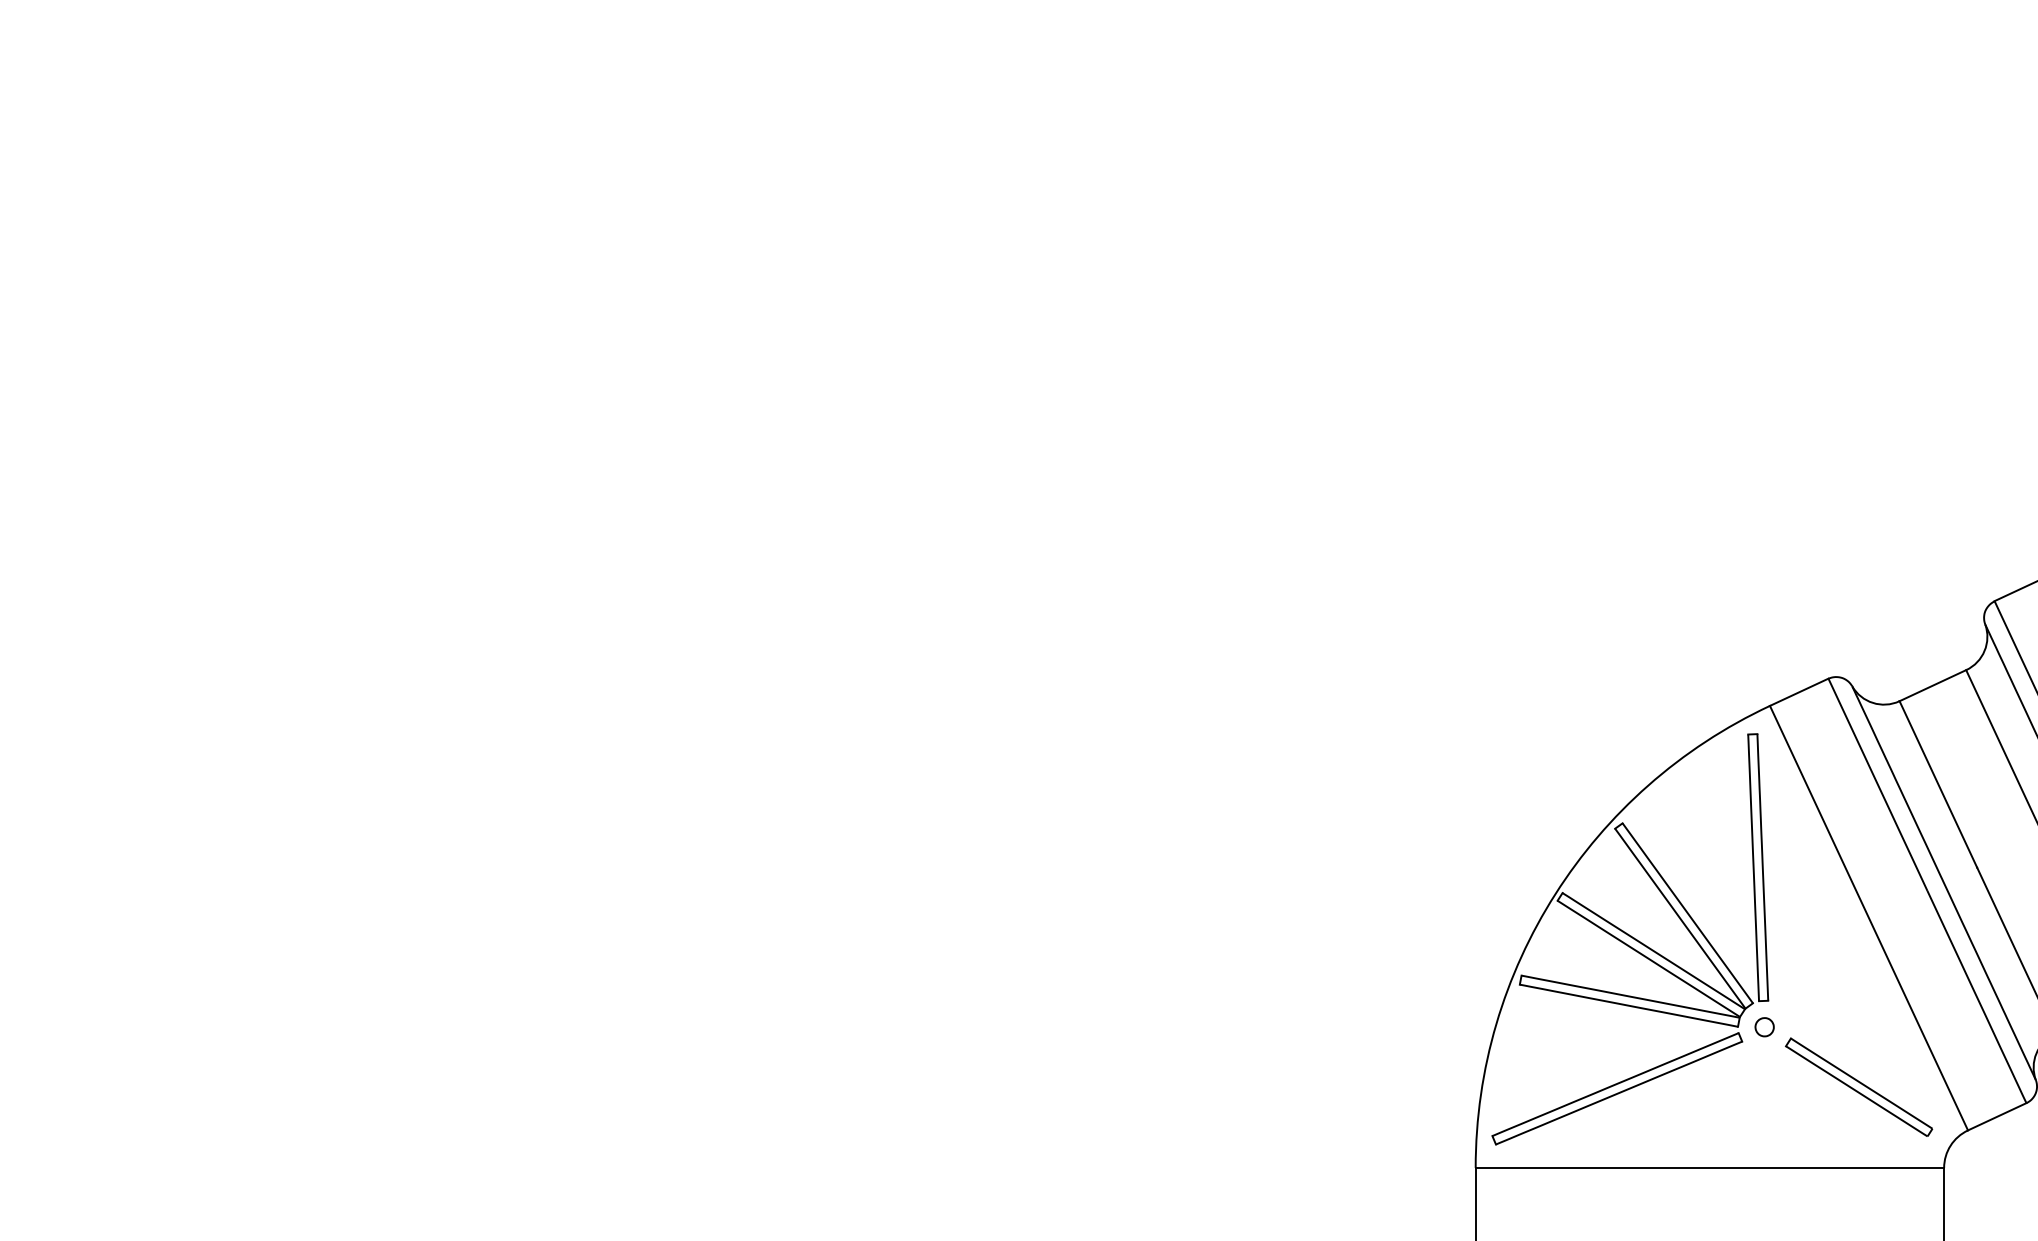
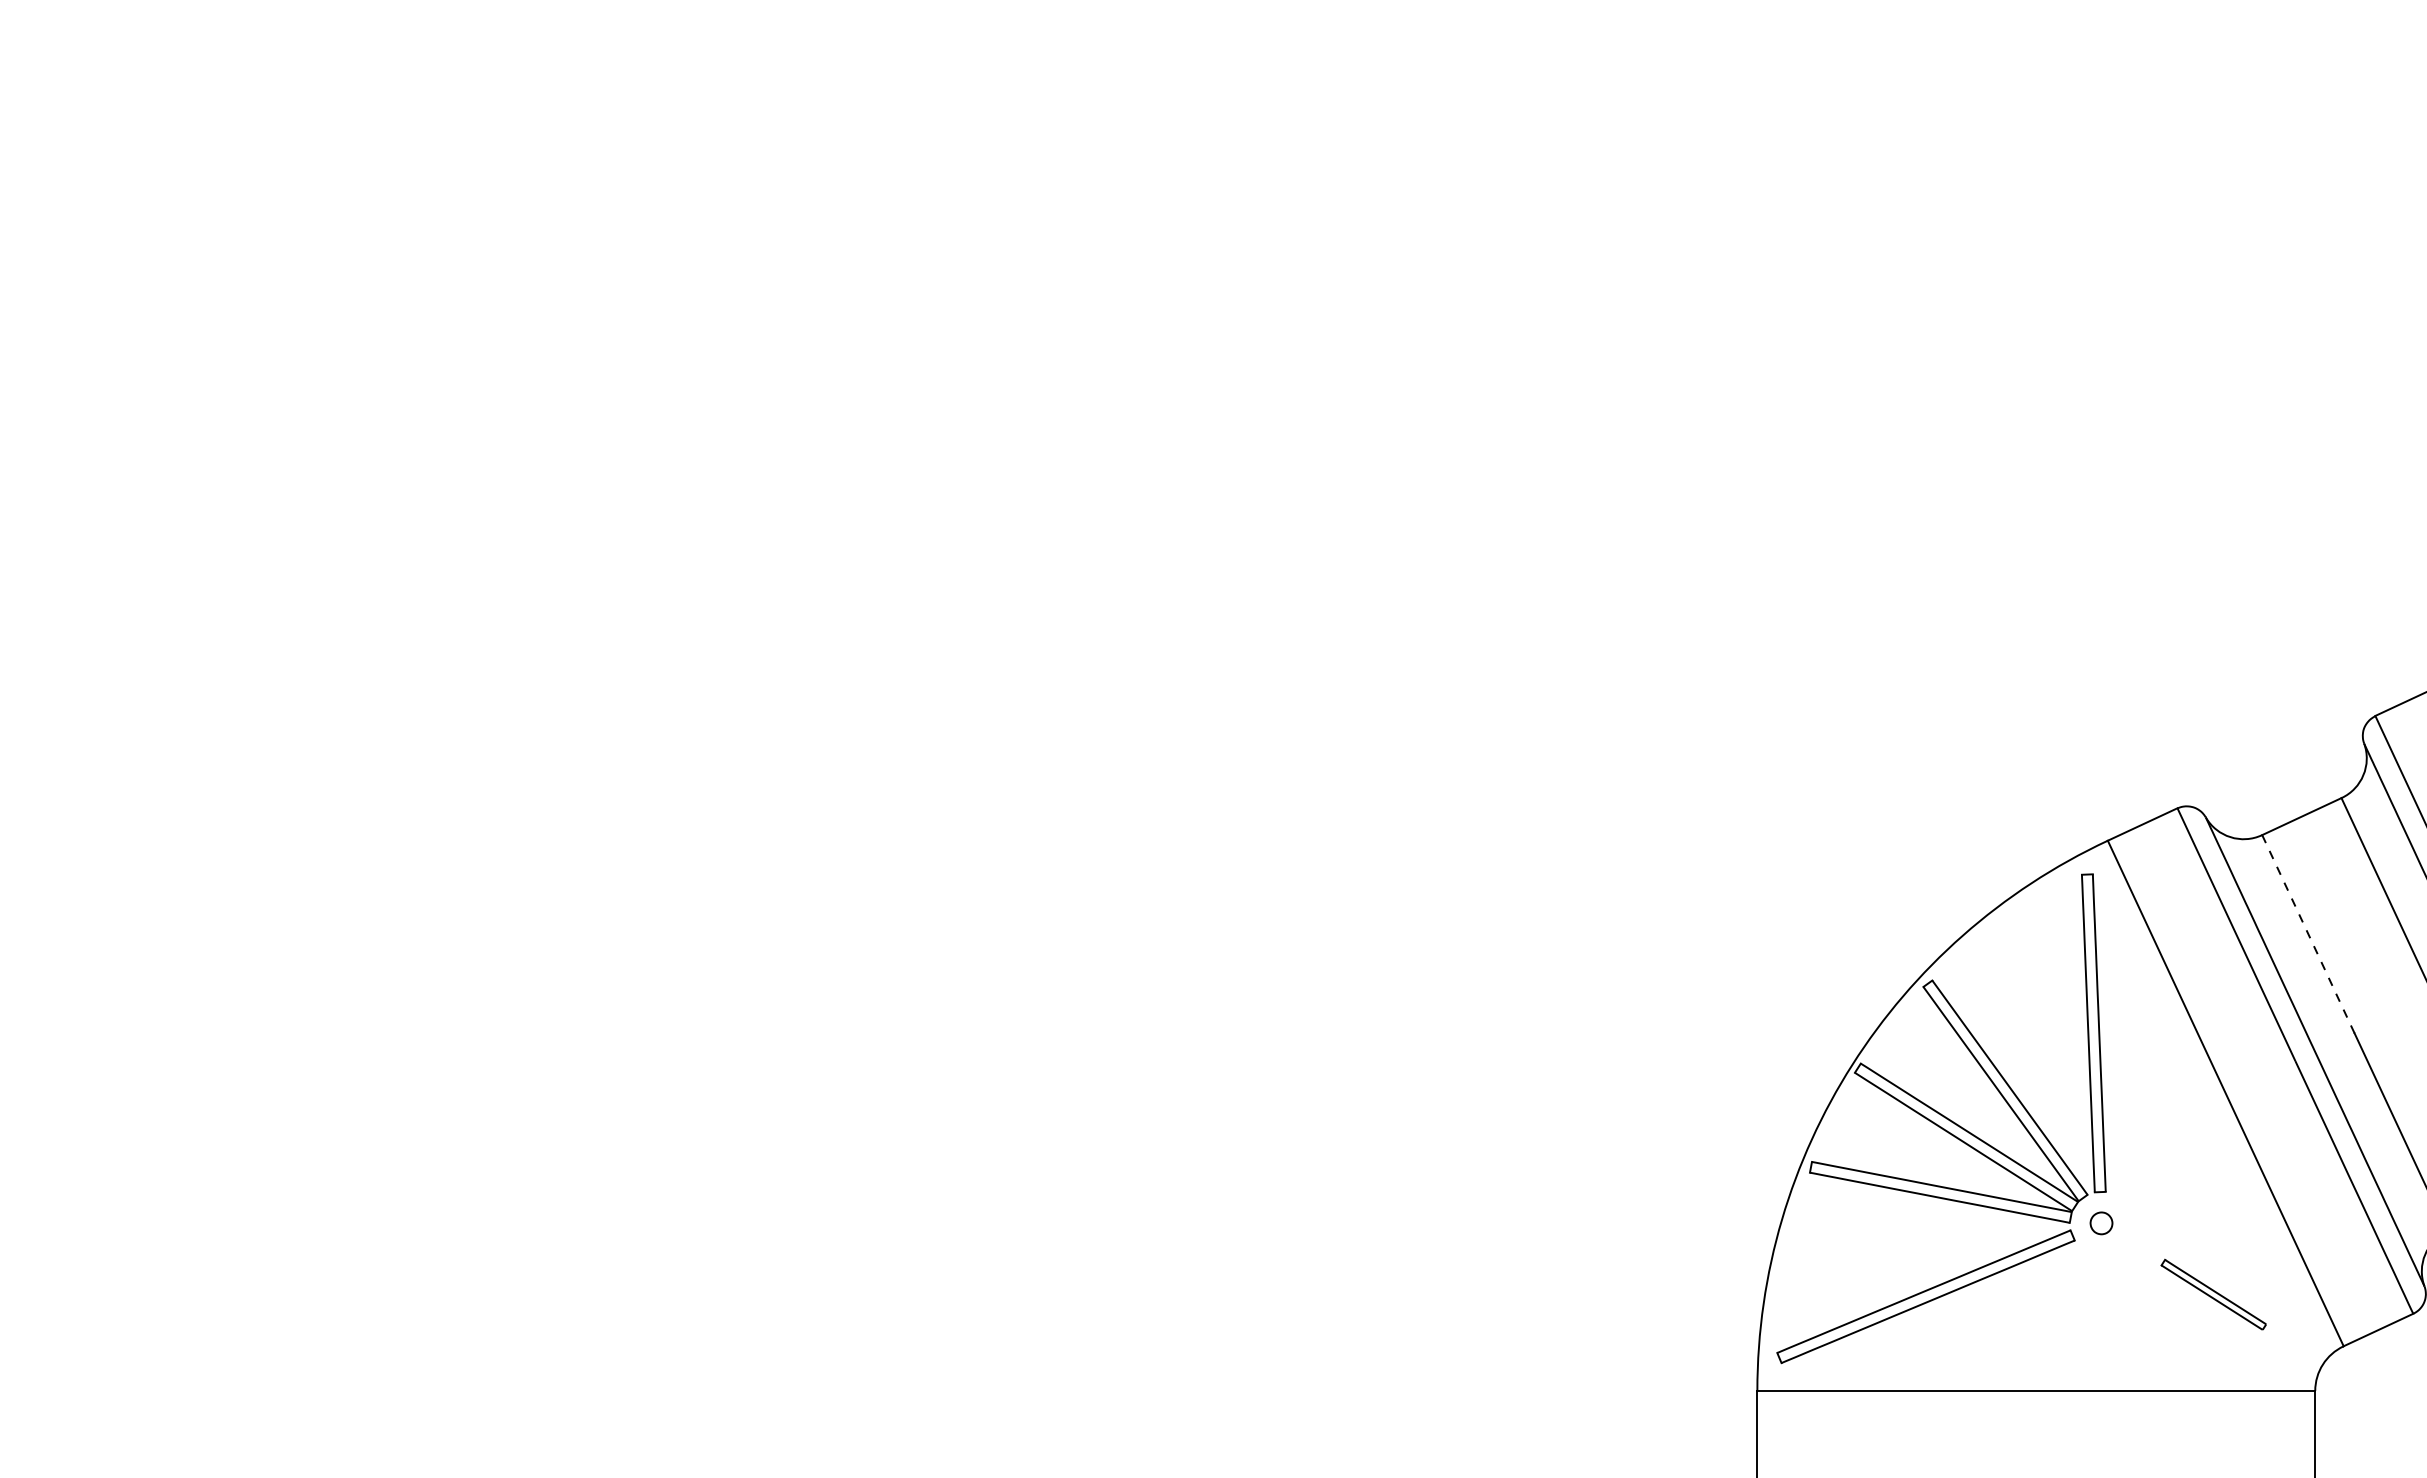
line: (1938, 783) -> (2308, 933), solid -> dashed
part: (1858, 1086) -> (2213, 1294), size x0.6

